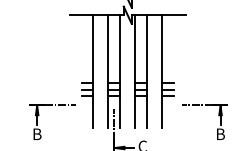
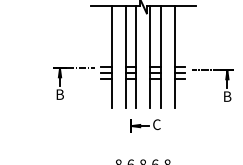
part: (39, 115) -> (62, 77), moved
line: (113, 124) -> (130, 104), removed
part: (217, 128) -> (224, 91), moved

